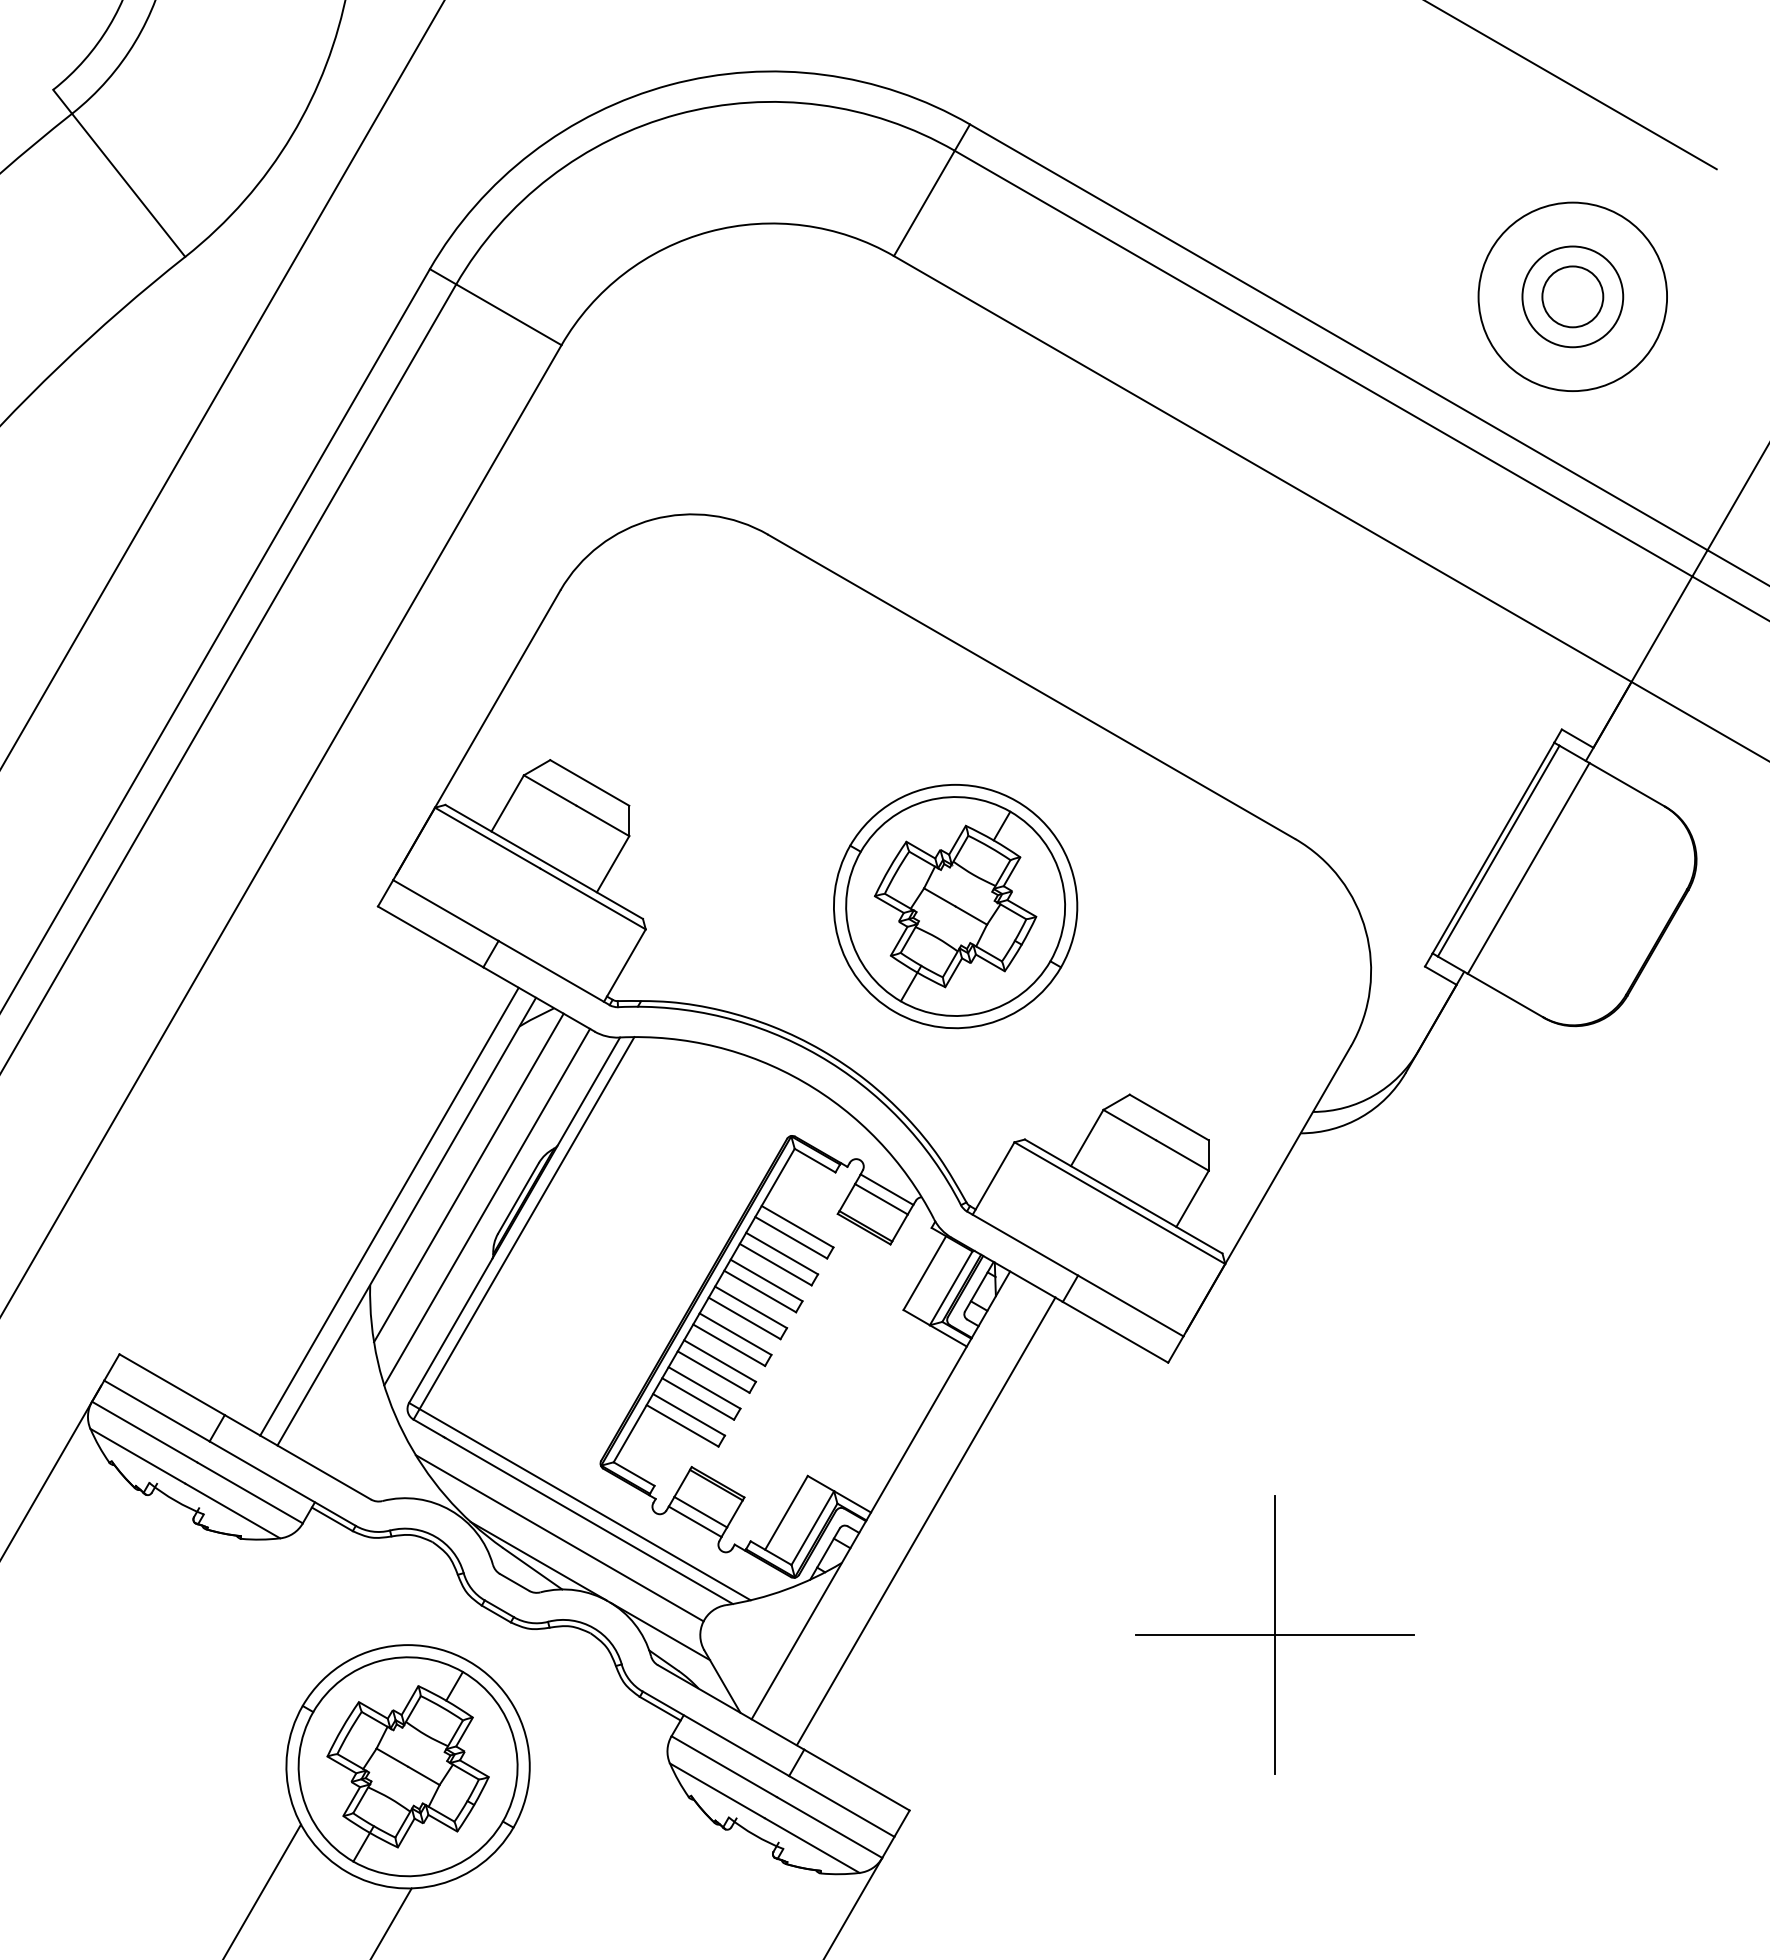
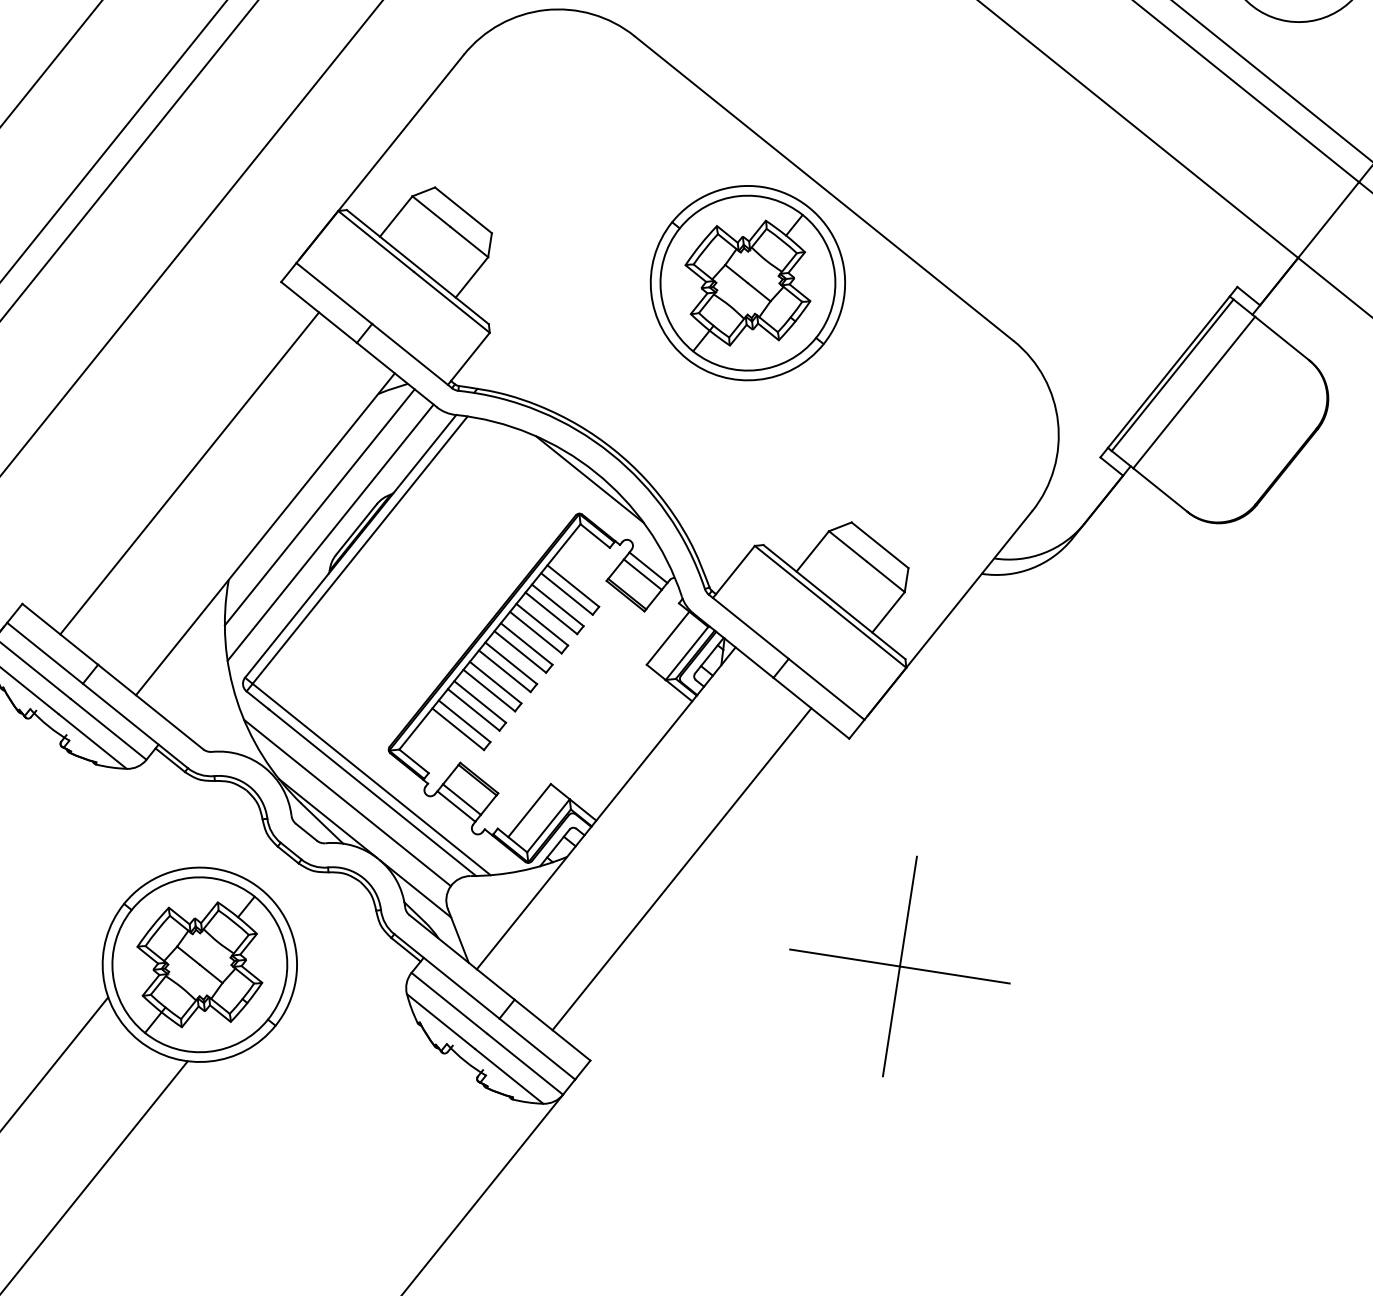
part: (955, 906) -> (747, 283), moved
line: (797, 1091) -> (589, 479), added
line: (389, 1211) -> (189, 473), moved
line: (925, 1521) -> (681, 869), moved

